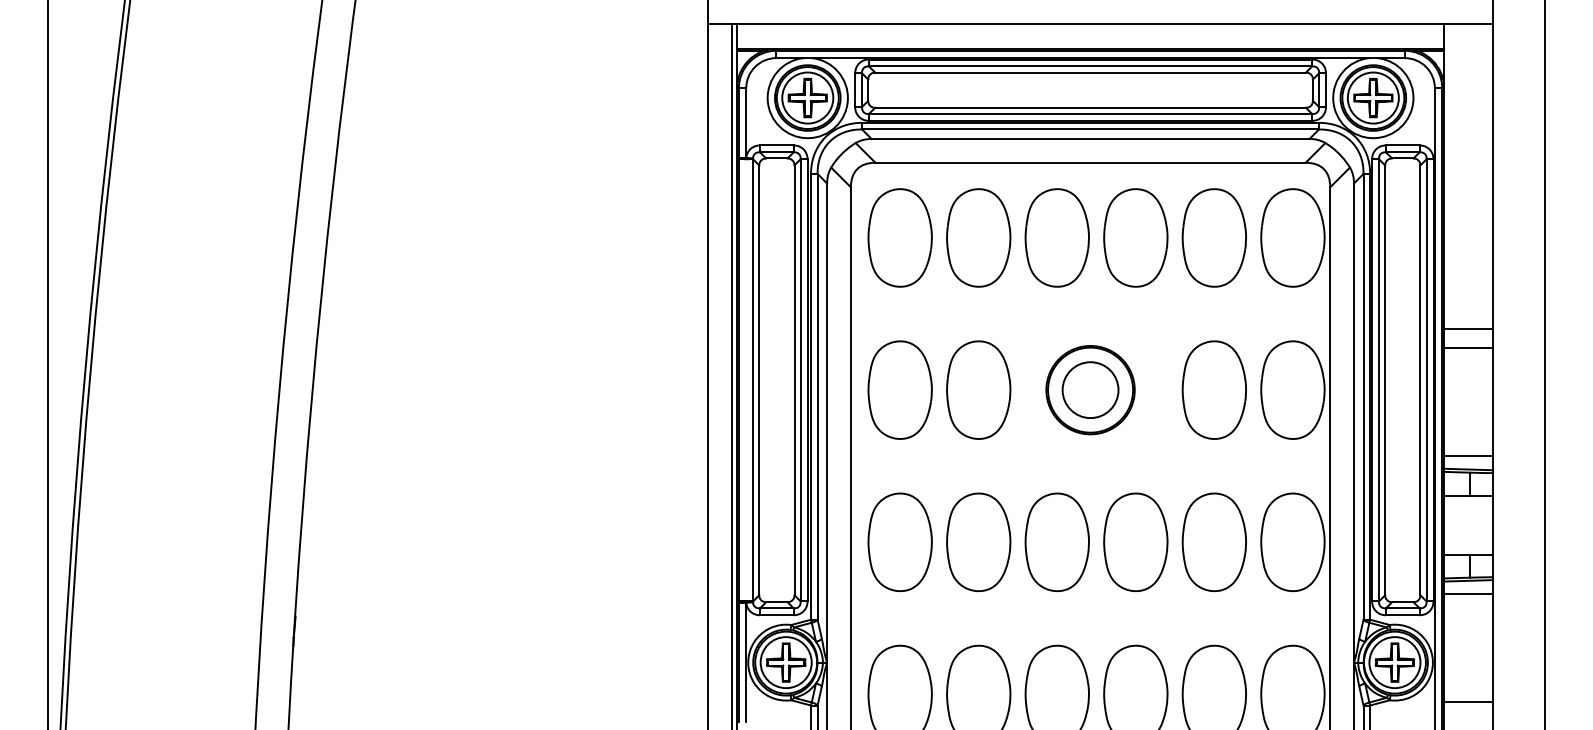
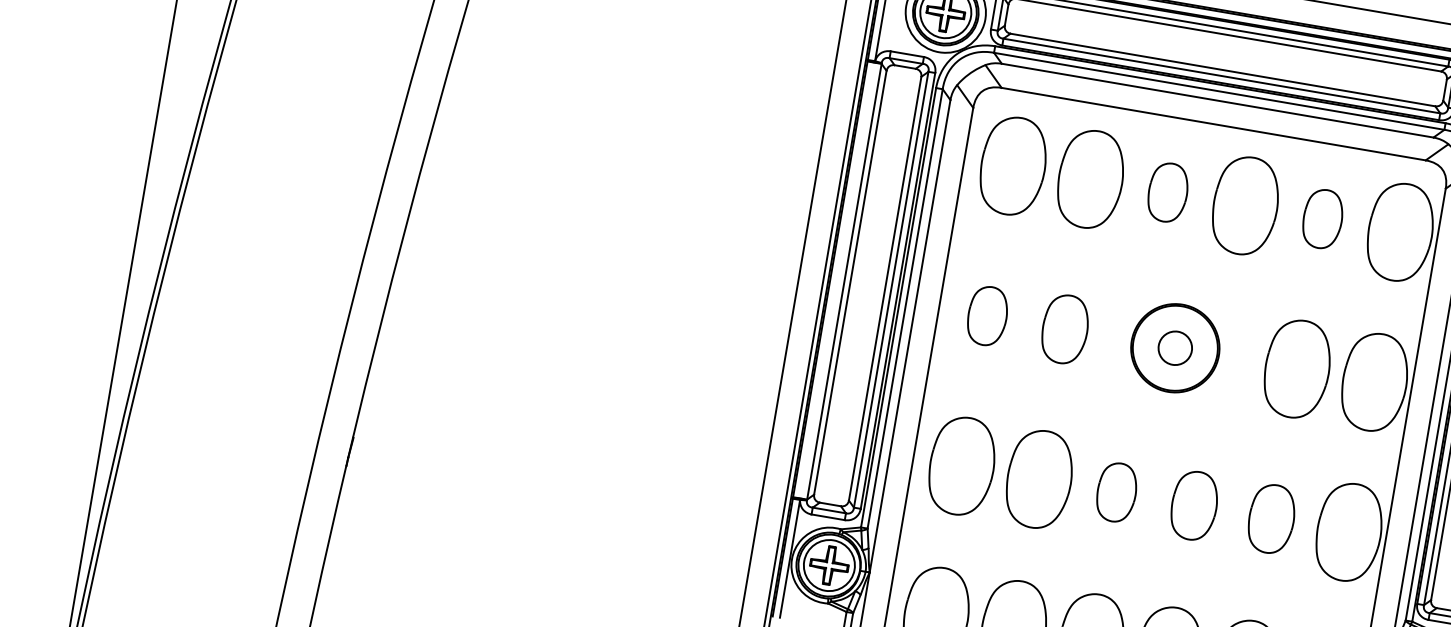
part: (1056, 237) -> (1167, 192), size x0.6
part: (1213, 237) -> (1322, 218), size x0.6
part: (899, 389) -> (987, 315), size x0.6
part: (978, 389) -> (1064, 328), size x0.7
circle: (1090, 390) -> (1175, 348), size x0.6
part: (1056, 541) -> (1116, 491), size x0.6
part: (1135, 541) -> (1194, 505), size x0.7
part: (1213, 541) -> (1271, 518), size x0.7

